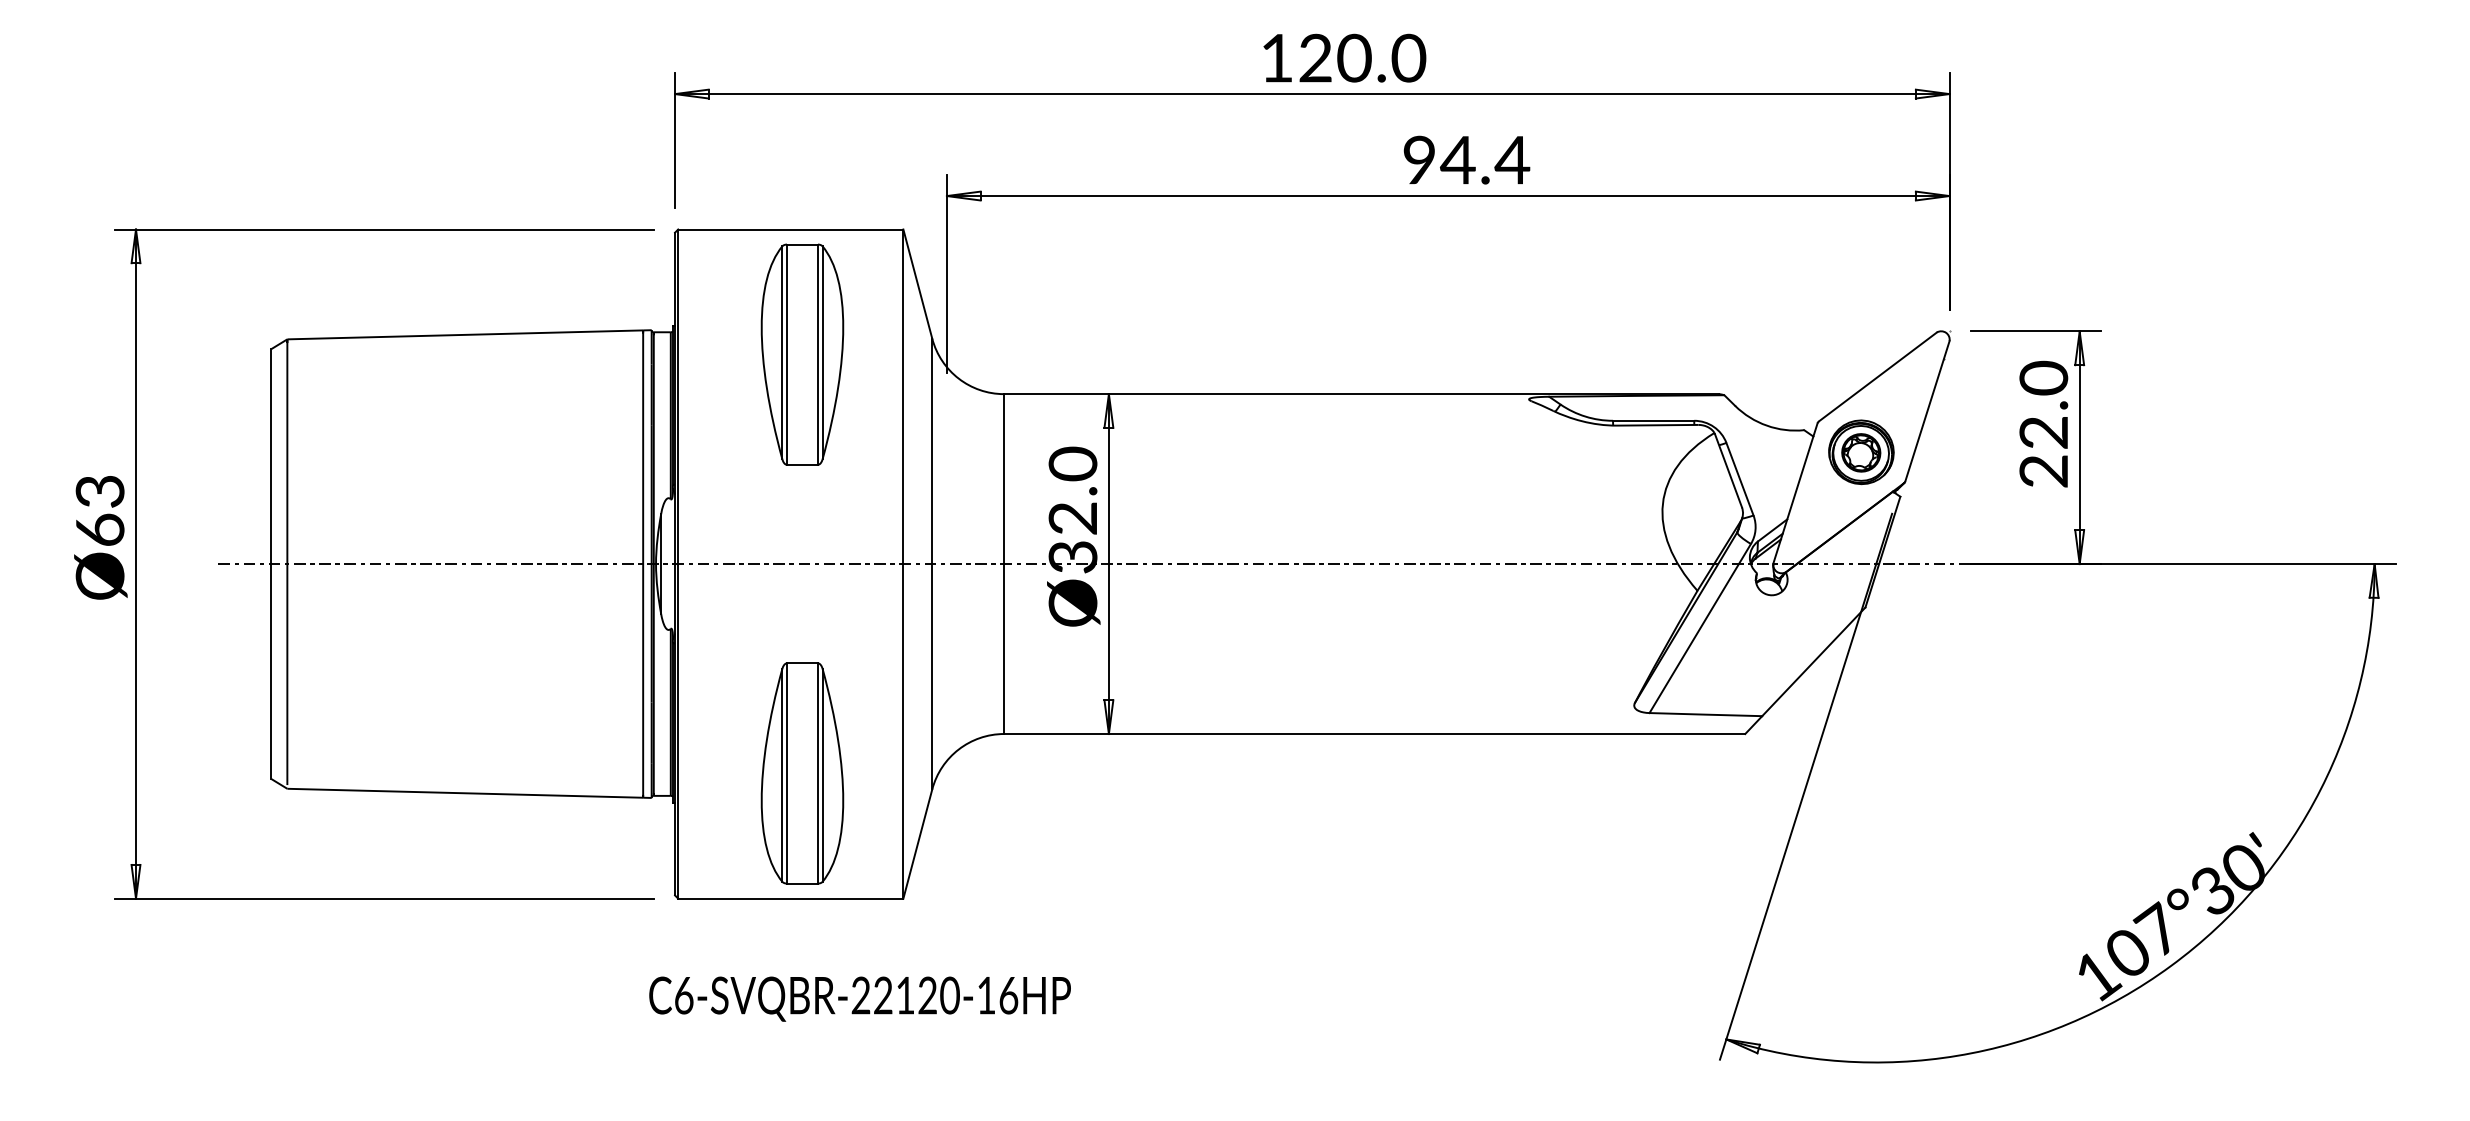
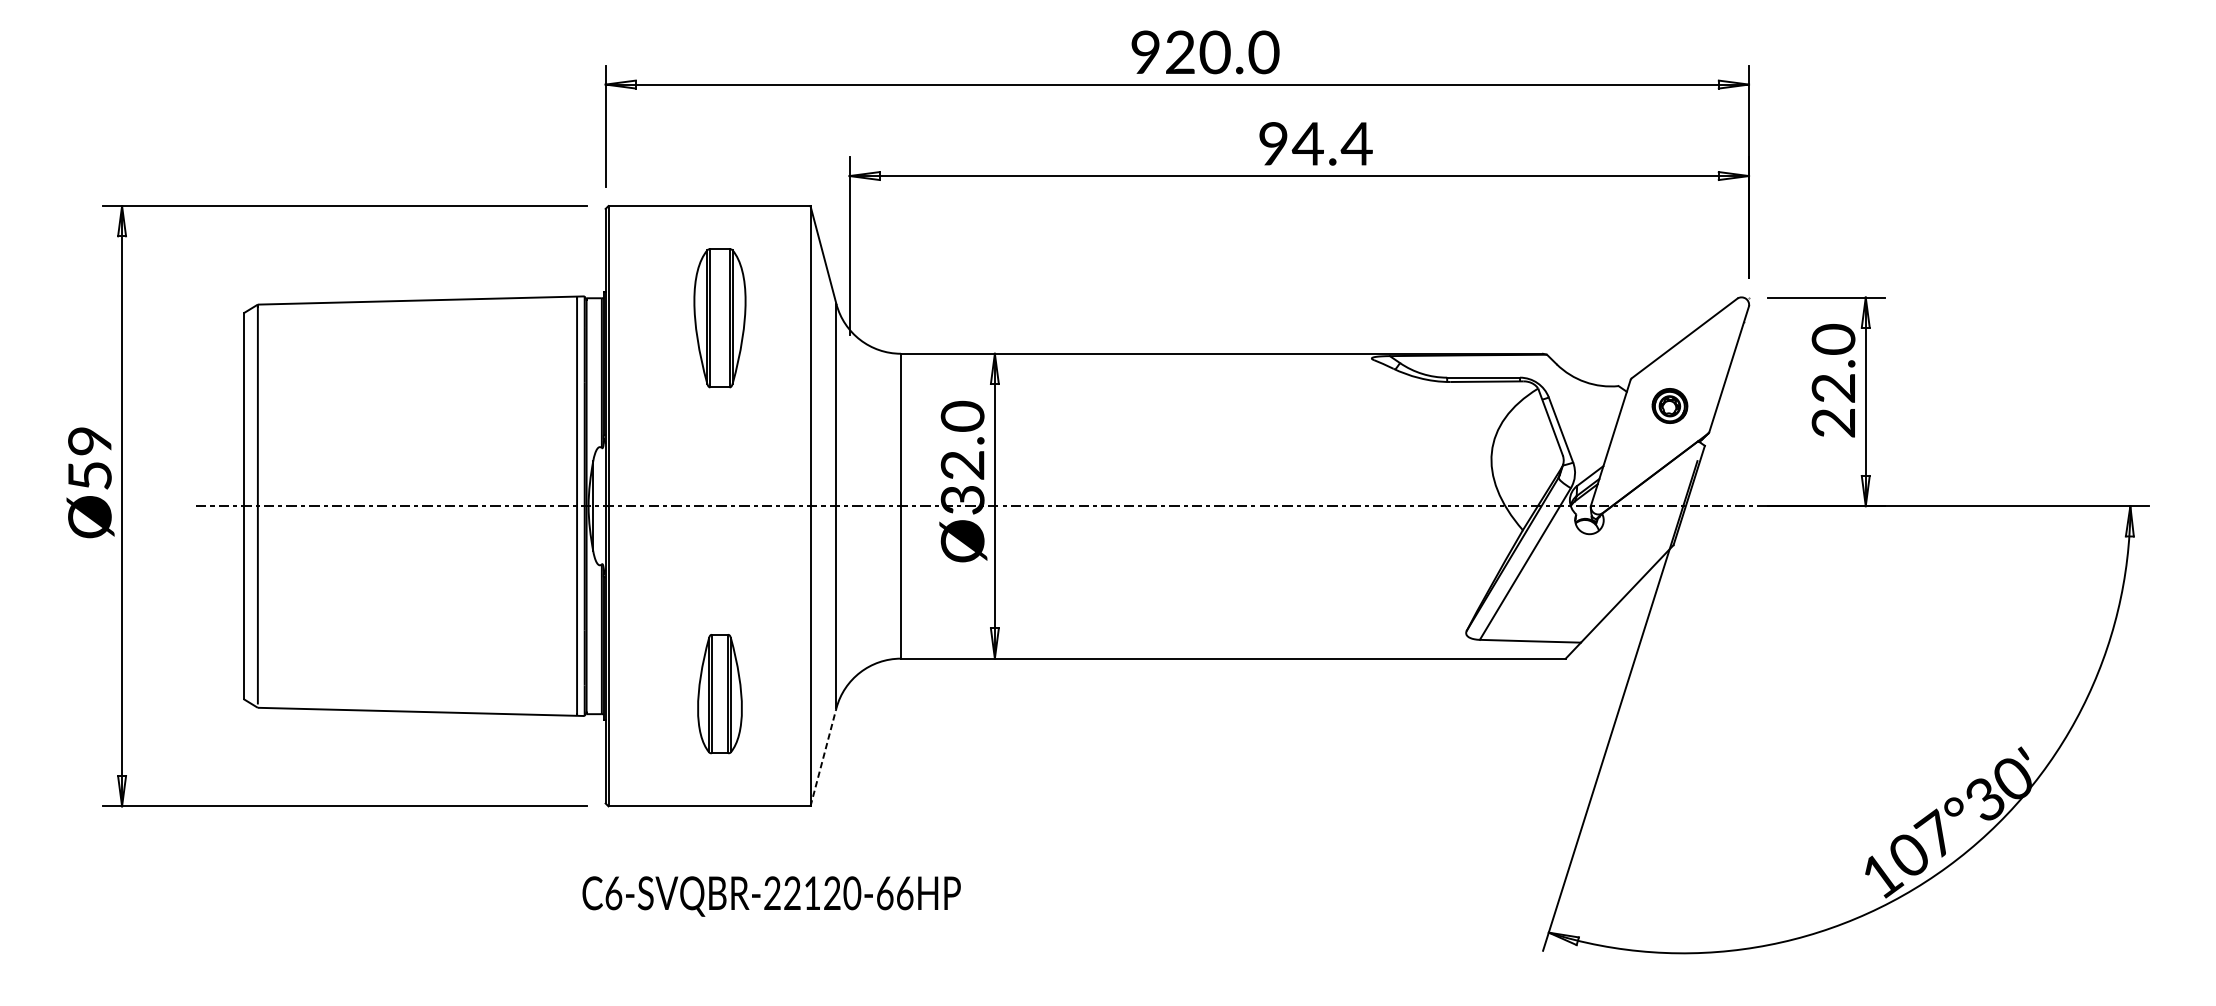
text: (1276, 57) -> (1145, 51), 120.0 -> 920.0
part: (802, 354) -> (720, 318), size x0.7
part: (1861, 452) -> (1670, 406), size x0.6
text: (100, 510) -> (90, 458), Ø63 -> Ø59
part: (802, 773) -> (720, 694), size x0.6
line: (917, 844) -> (823, 757), solid -> dashed
text: (986, 995) -> (885, 893), C6-SVQBR-22120-16HP -> C6-SVQBR-22120-66HP

